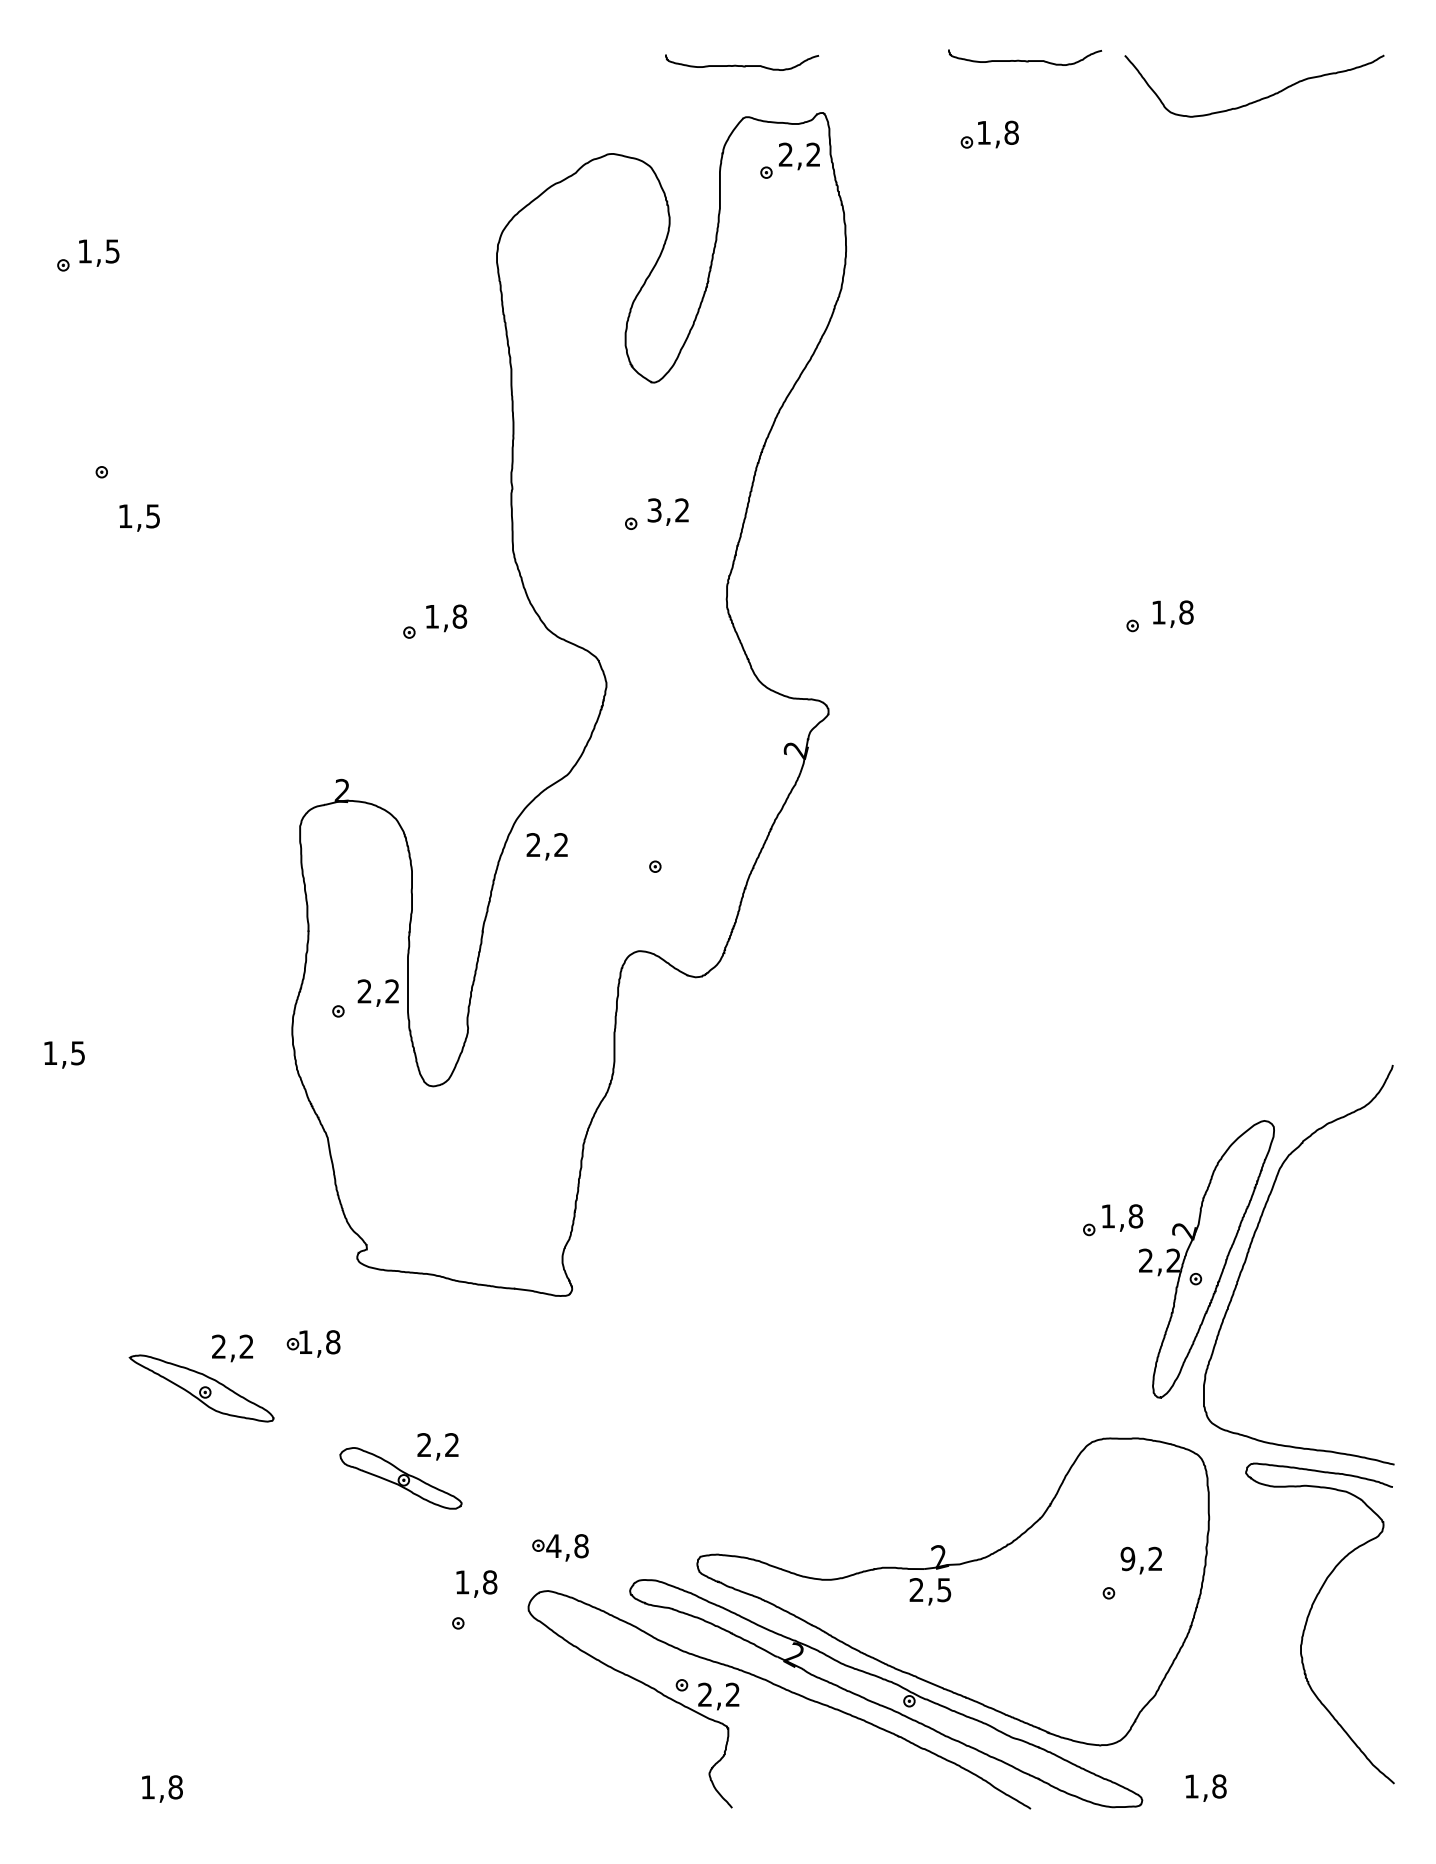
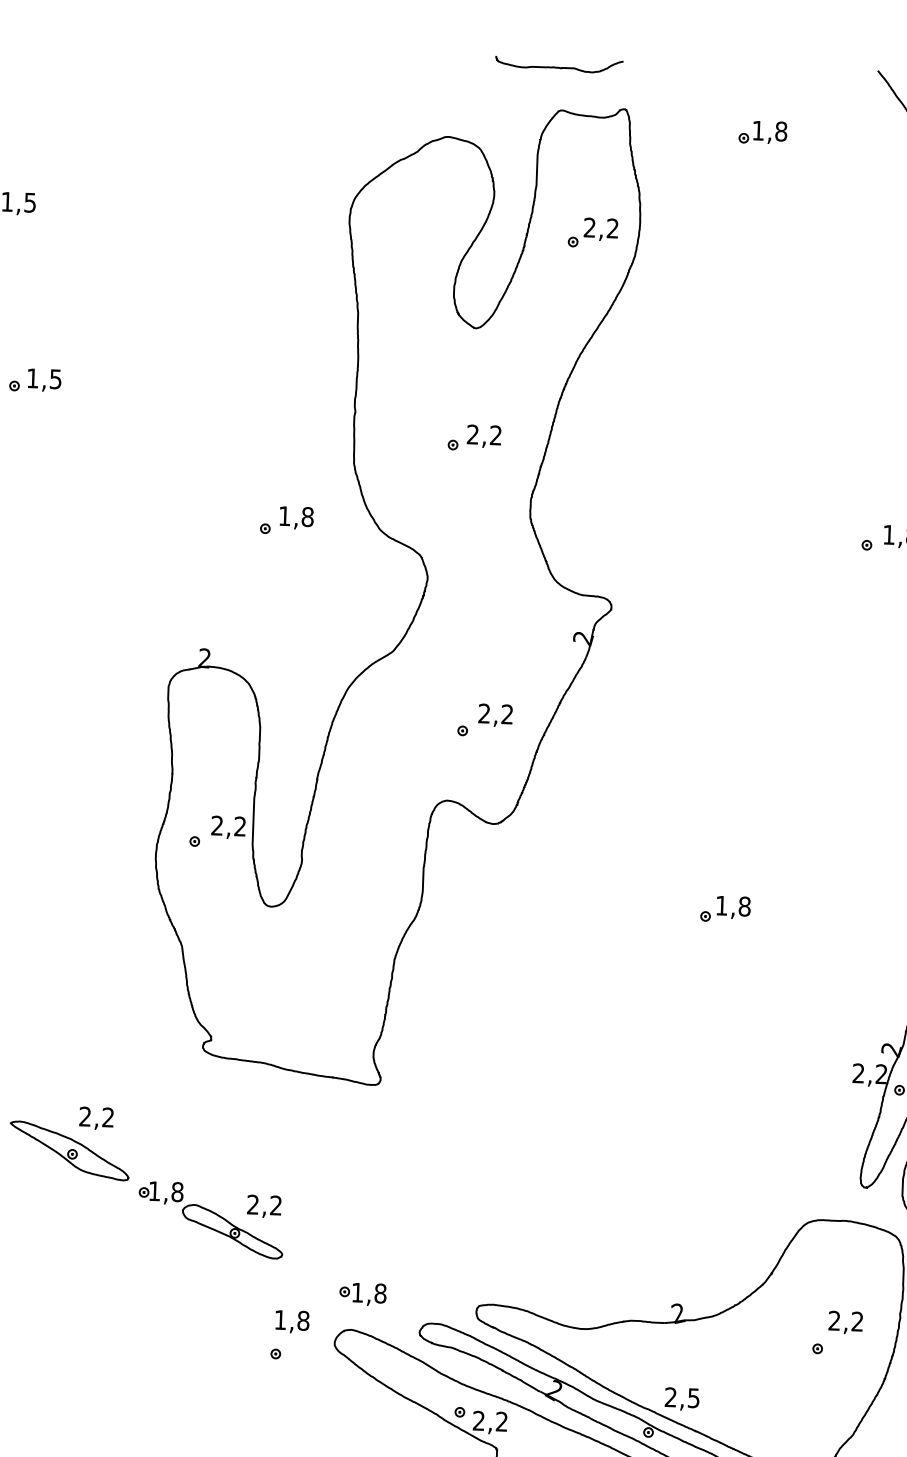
curve: (1025, 60) -> (795, 71), removed
part: (789, 160) -> (592, 232), moved
text: (654, 510) -> (472, 434), 3,2 -> 2,2
text: (139, 517) -> (44, 379), moved
text: (546, 846) -> (495, 715), moved
part: (1113, 1220) -> (726, 909), moved
part: (313, 1343) -> (161, 1192), moved
text: (553, 1545) -> (357, 1292), 4,8 -> 1,8
text: (1127, 1559) -> (834, 1321), 9,2 -> 2,2
text: (930, 1591) -> (682, 1398), moved

